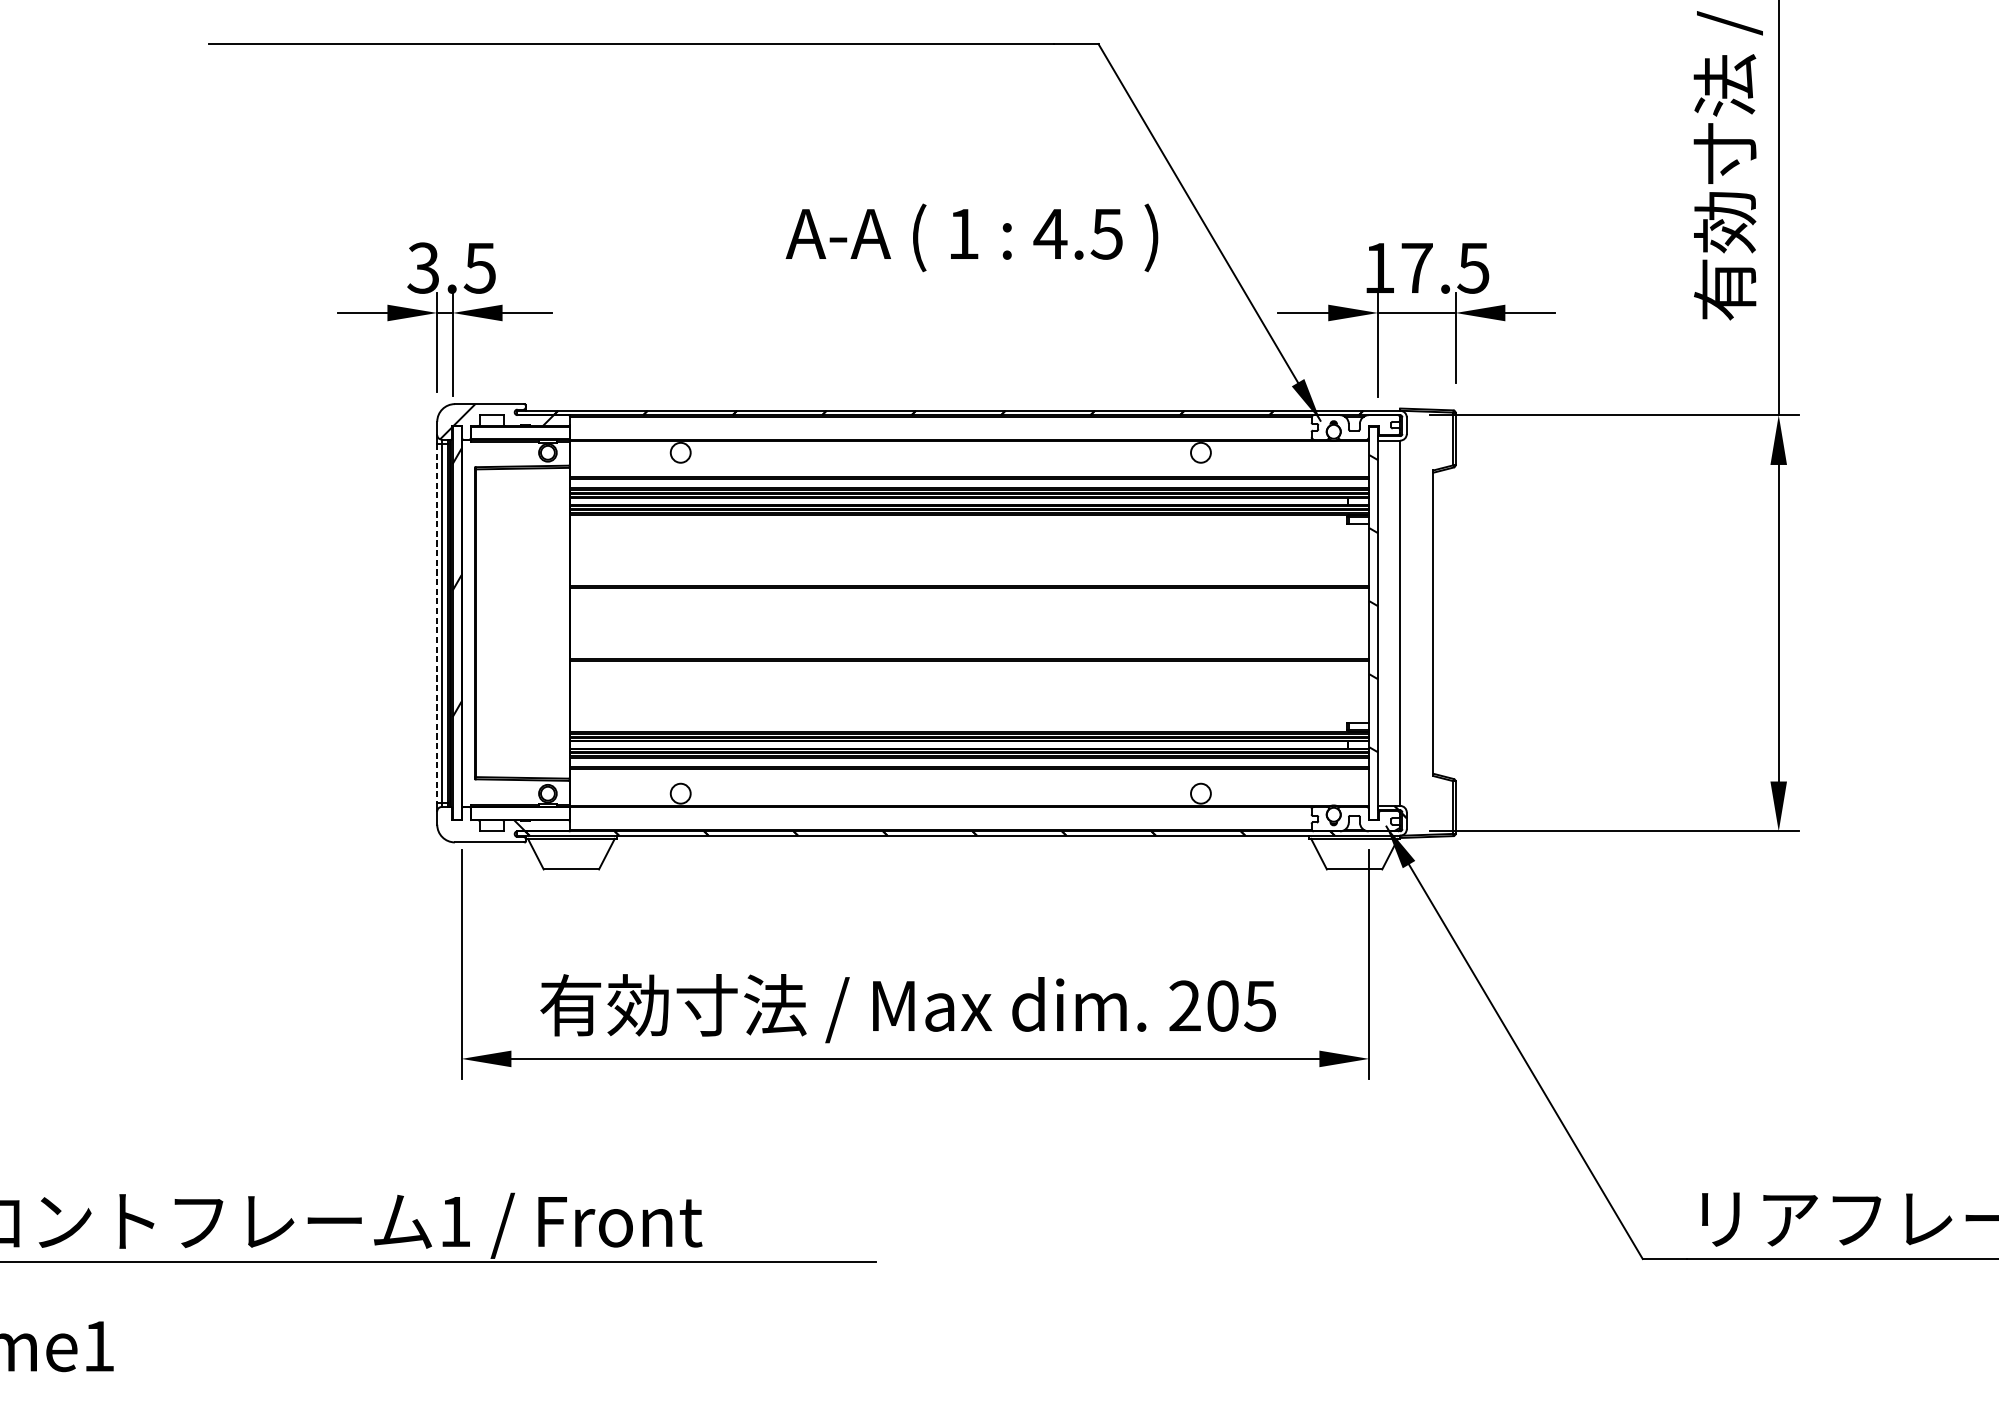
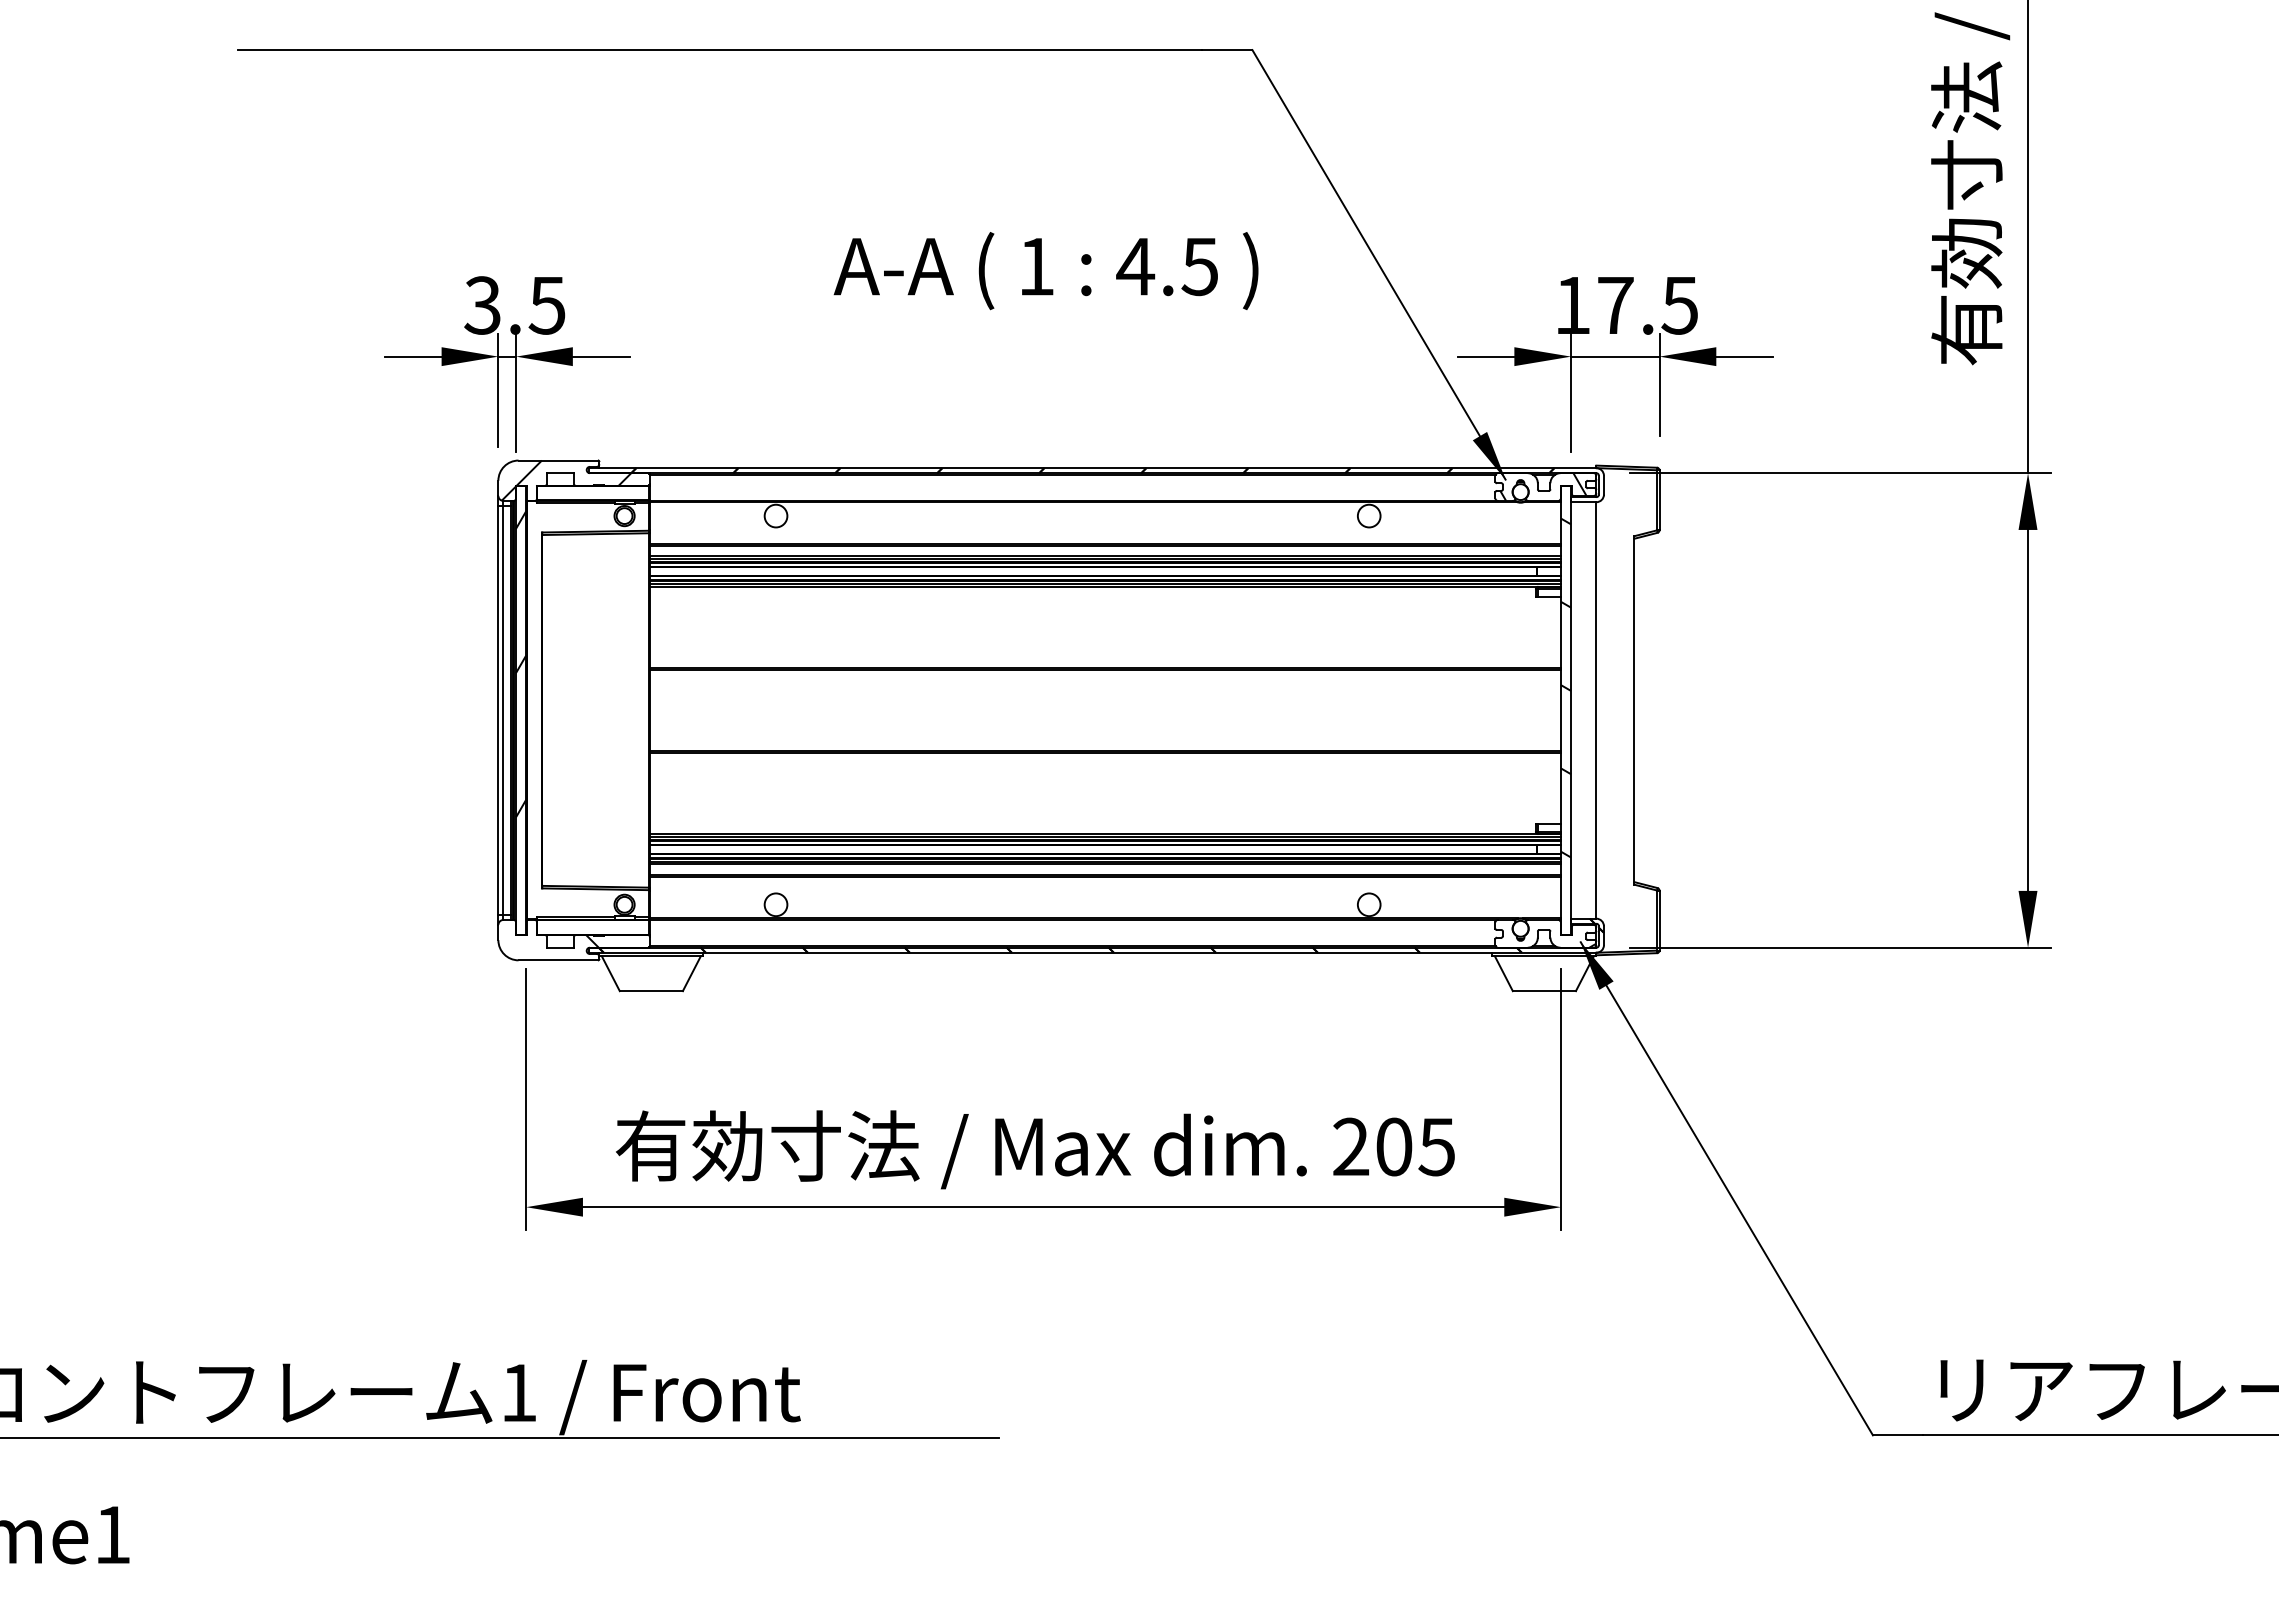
text: (971, 238) -> (1045, 271), moved
hatch: (1353, 426) -> (1543, 486), added
line: (437, 623) -> (498, 710), dashed -> solid

